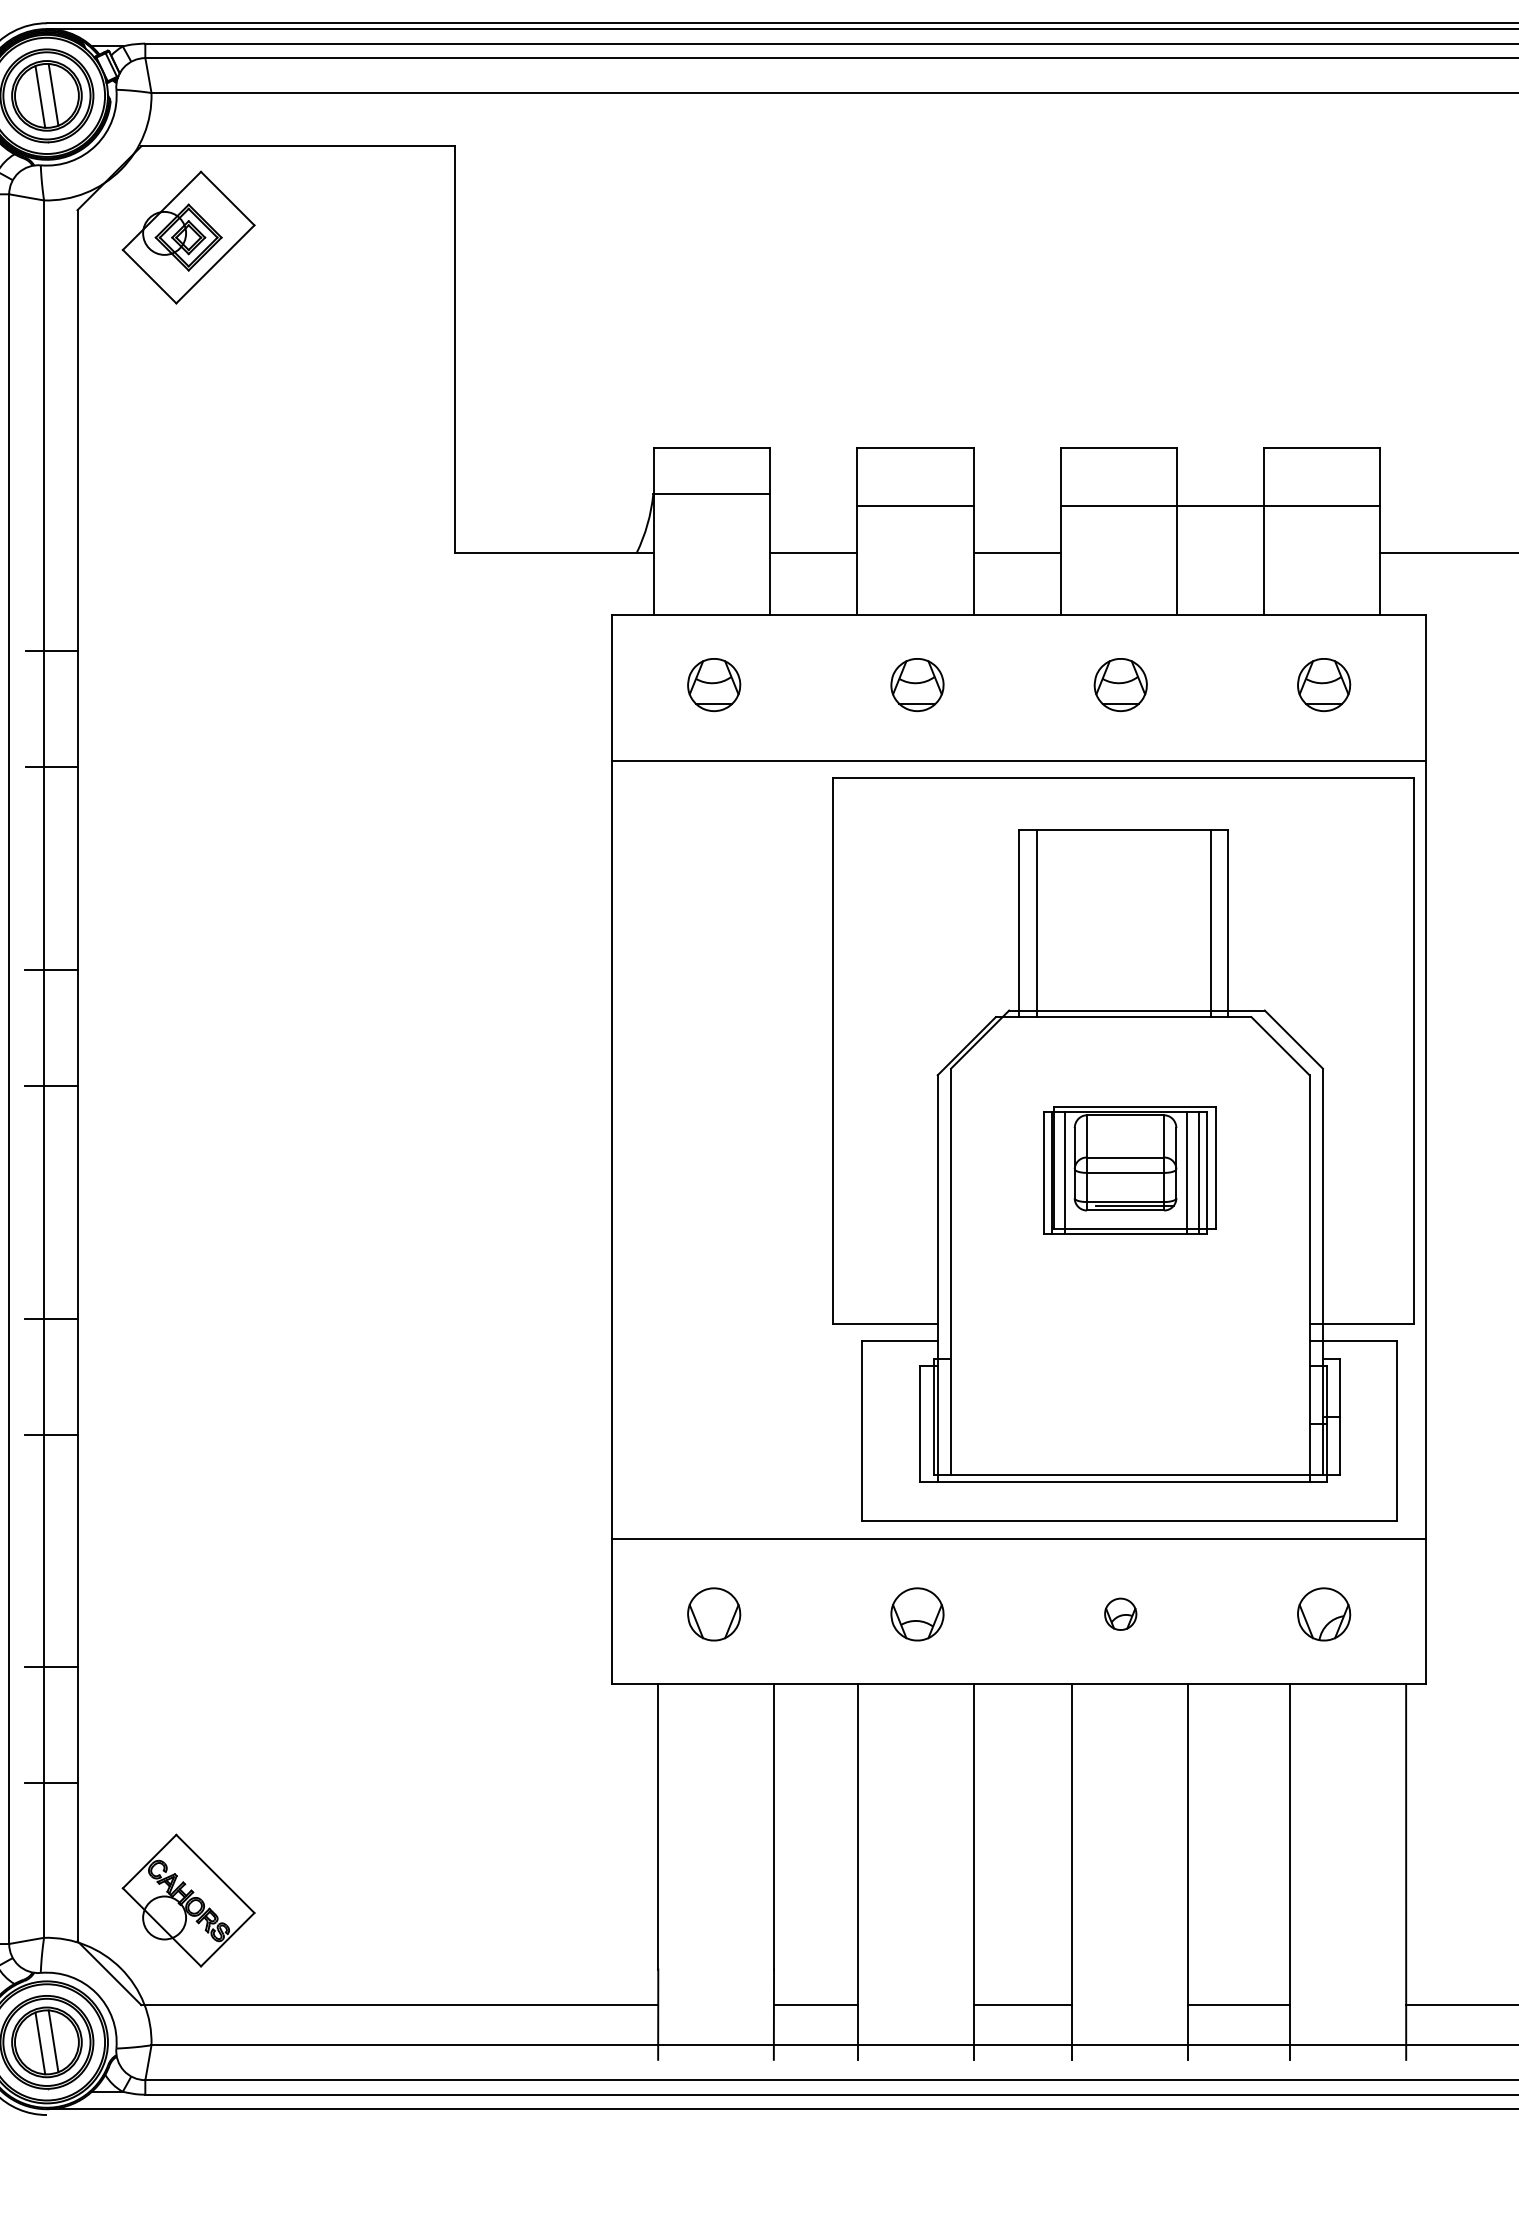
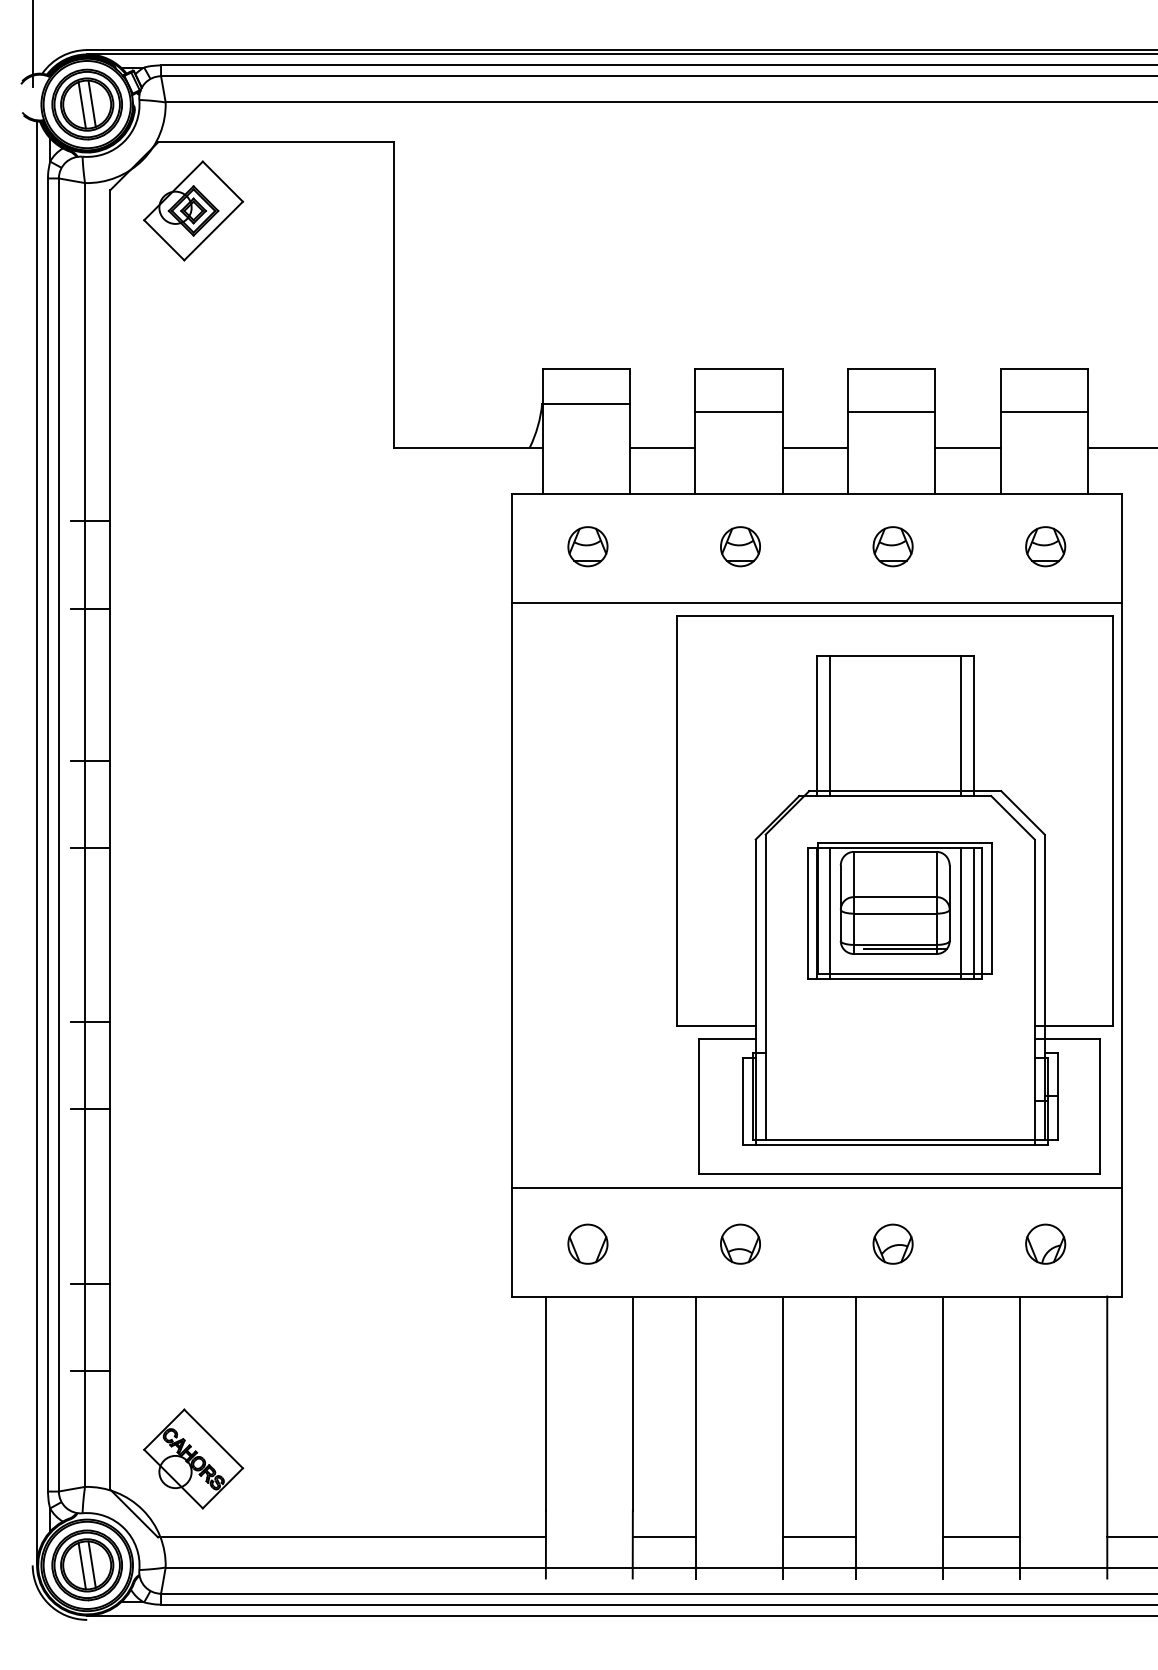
line: (1219, 506) -> (967, 447), moved
part: (1129, 1169) -> (899, 910), size x1.43
part: (1119, 1613) -> (892, 1243), size x1.67

